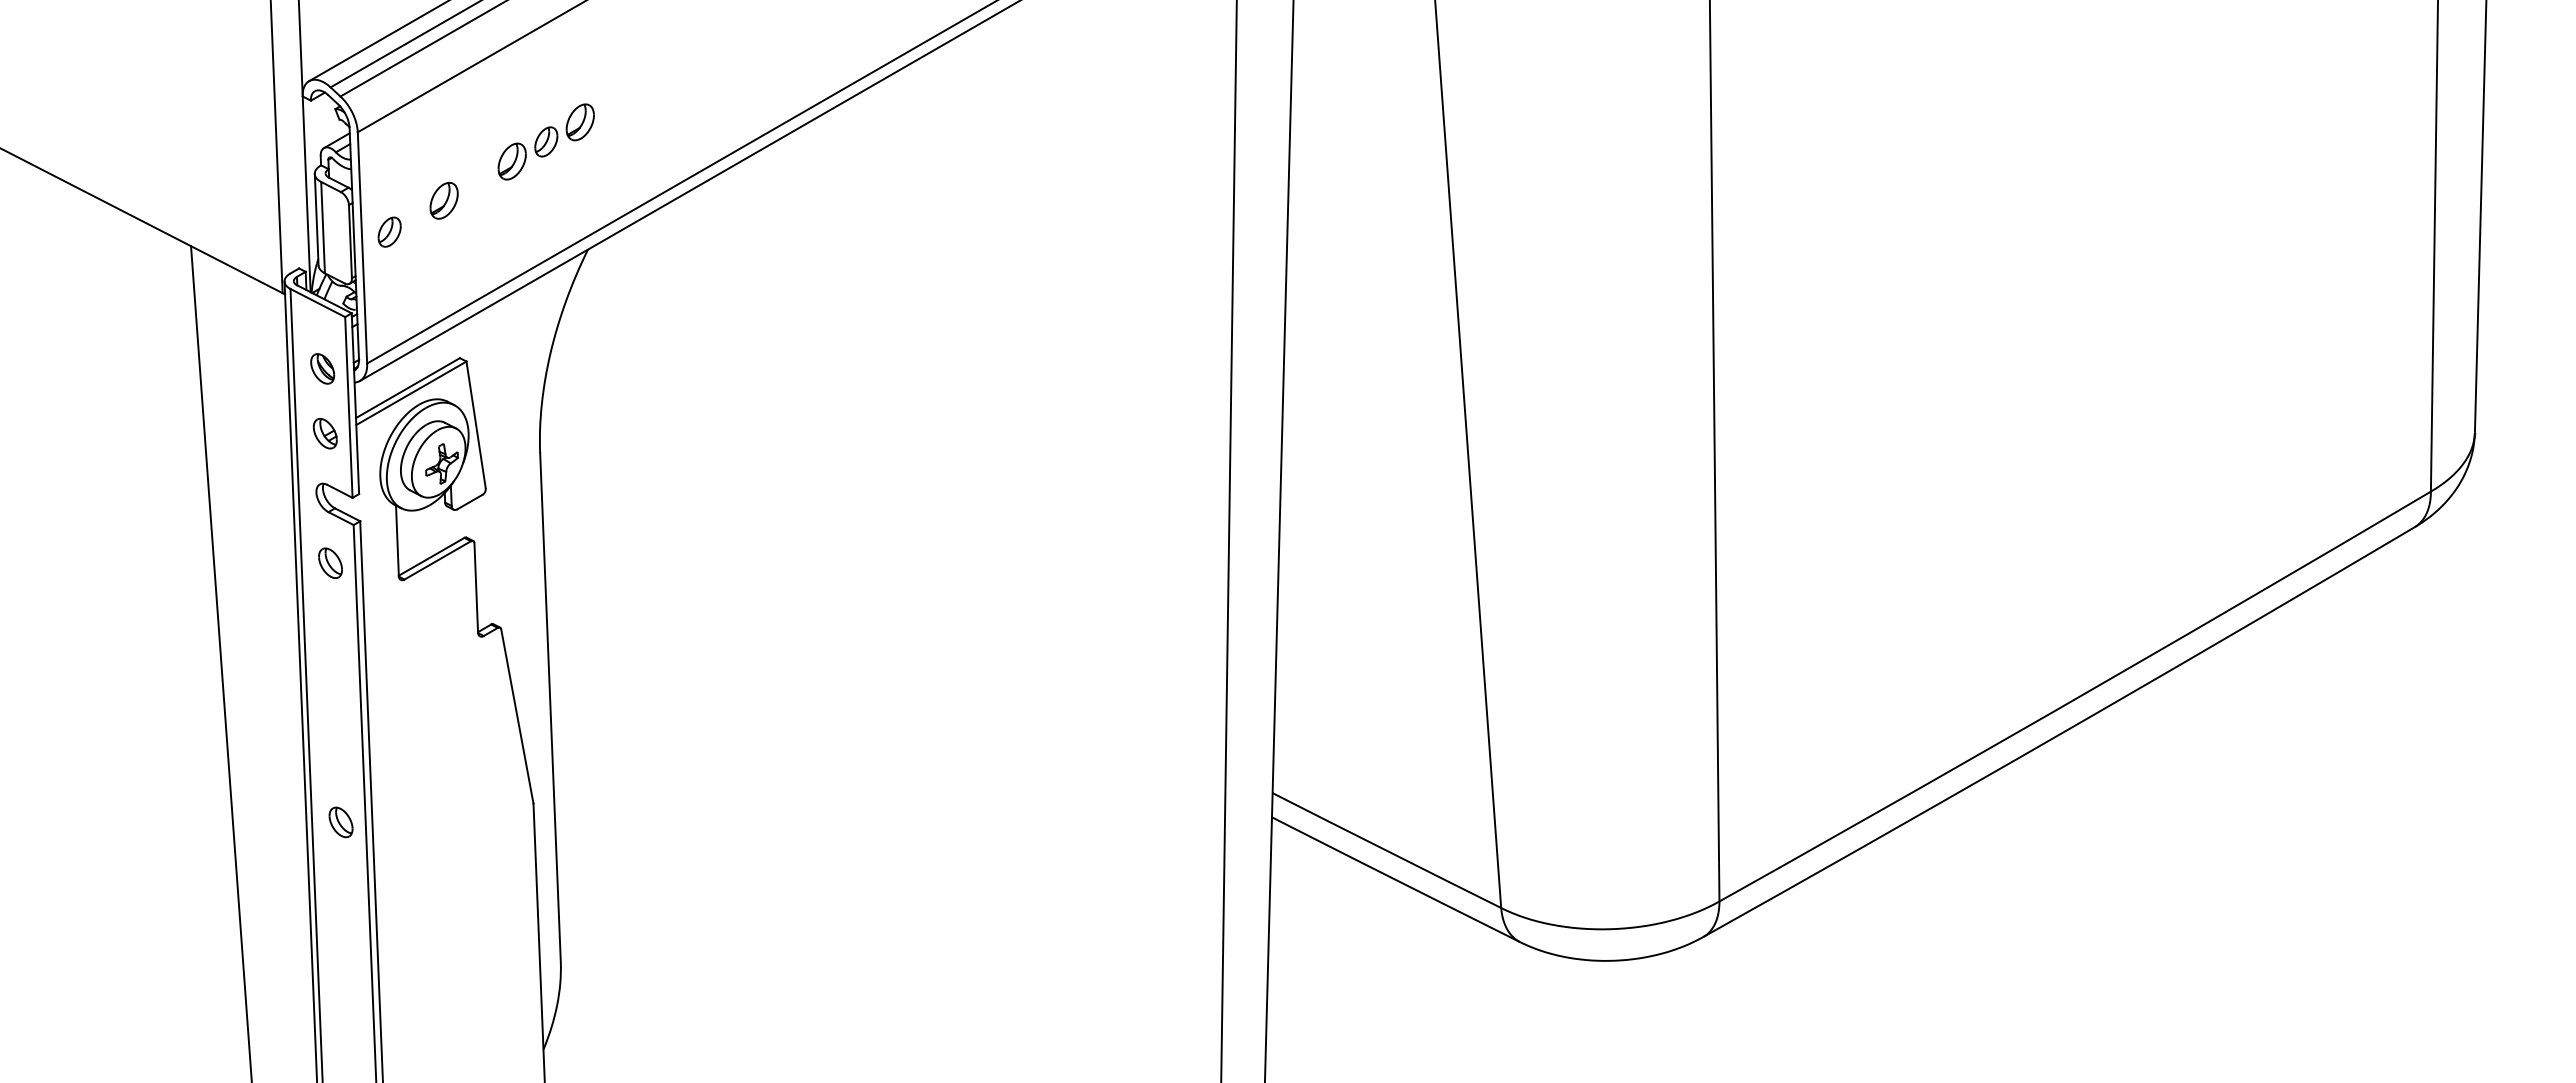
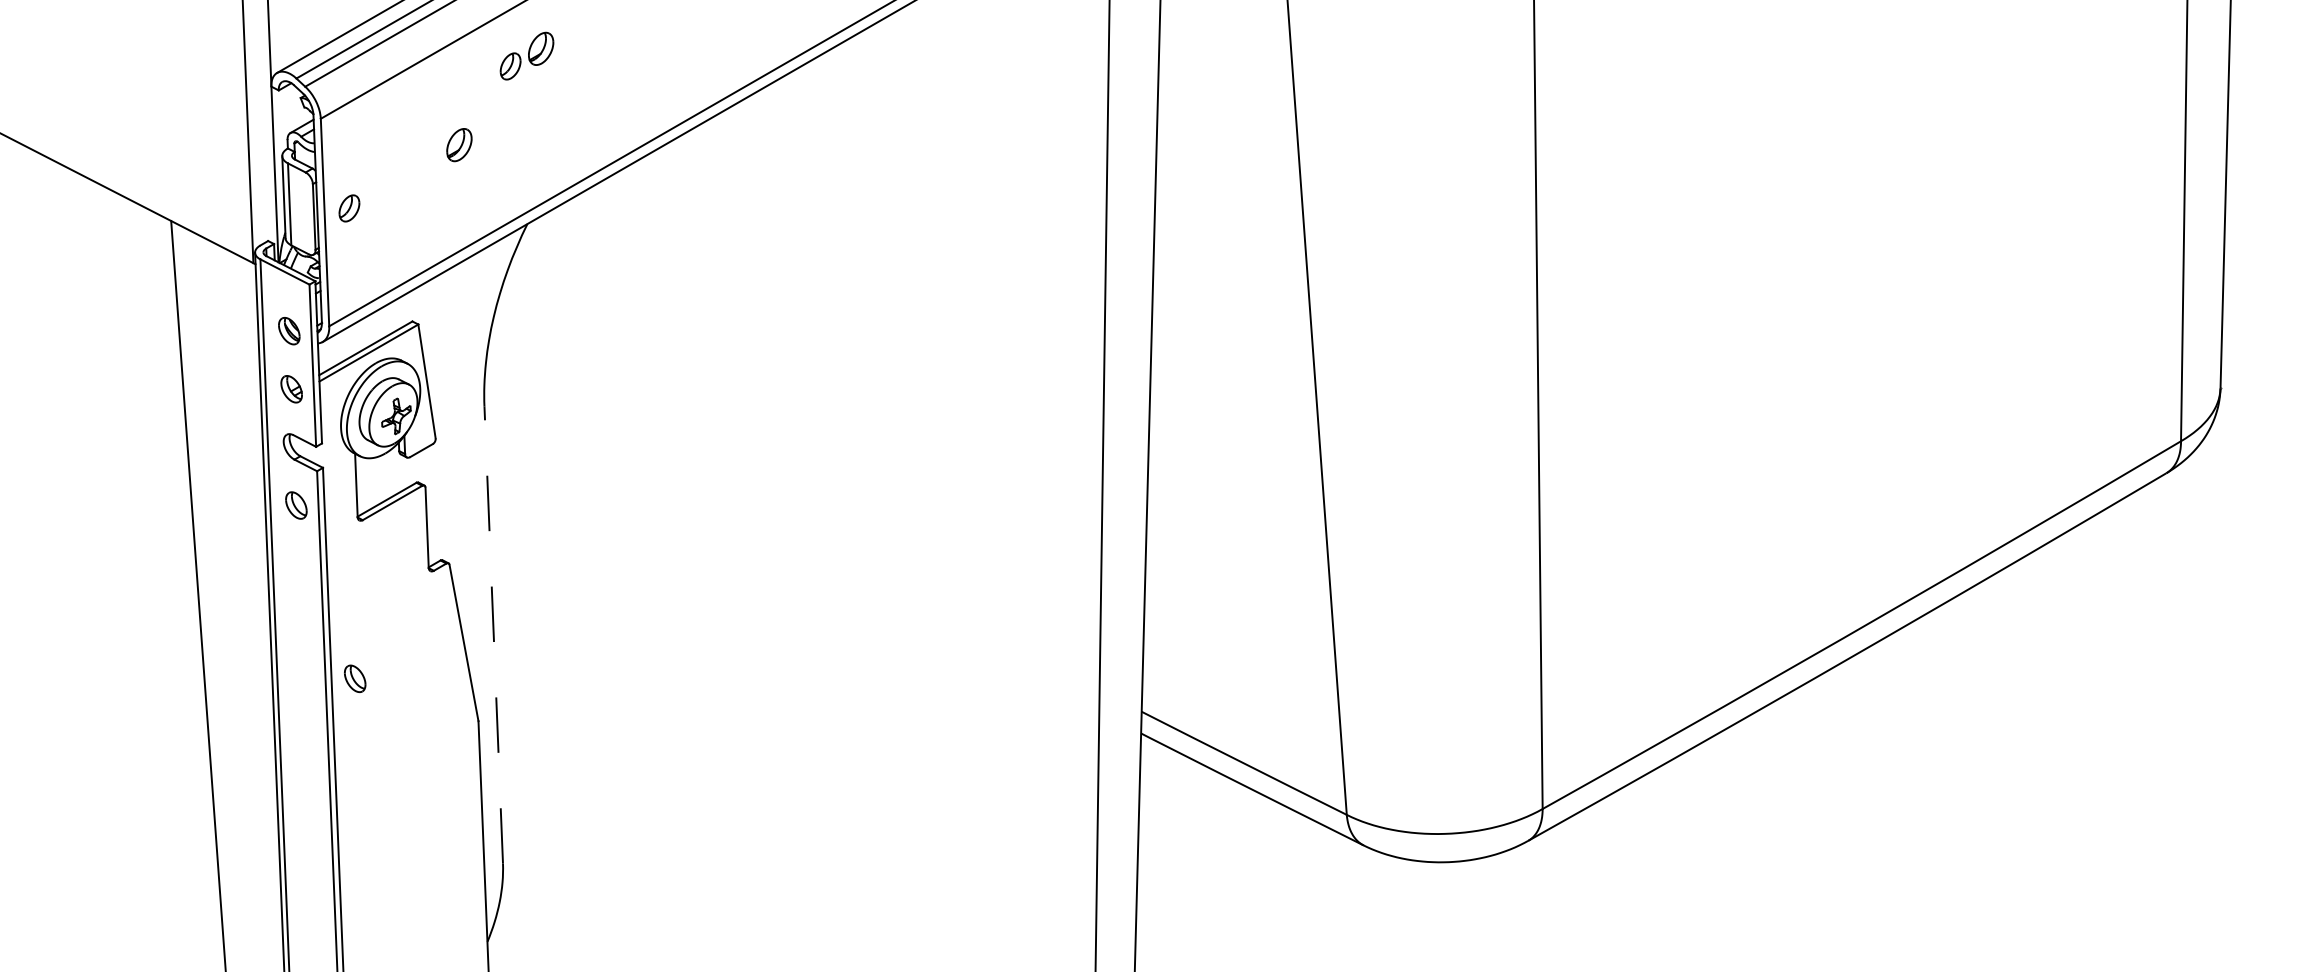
part: (564, 130) -> (526, 56), moved
part: (443, 200) -> (397, 180), removed
line: (550, 707) -> (493, 634), solid -> dashed
part: (340, 822) -> (354, 678), moved

